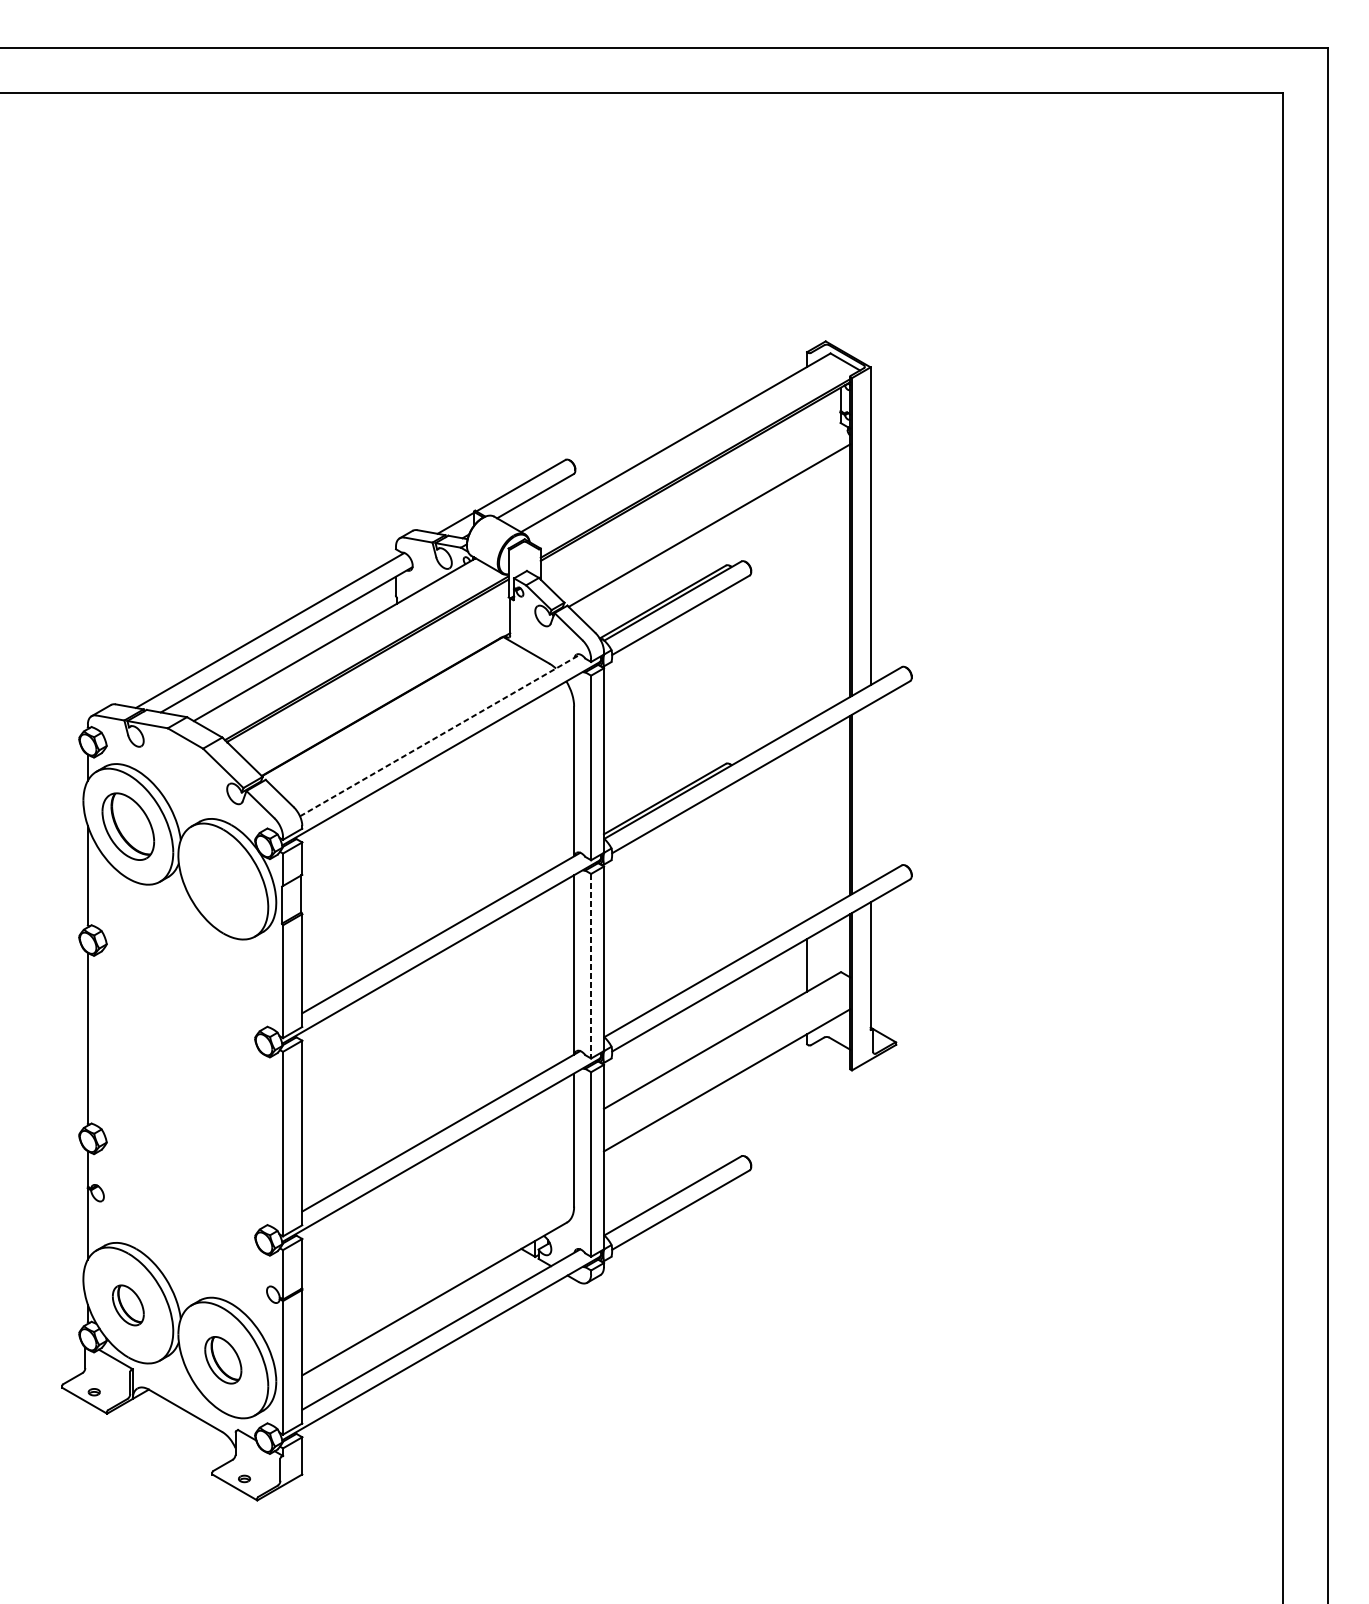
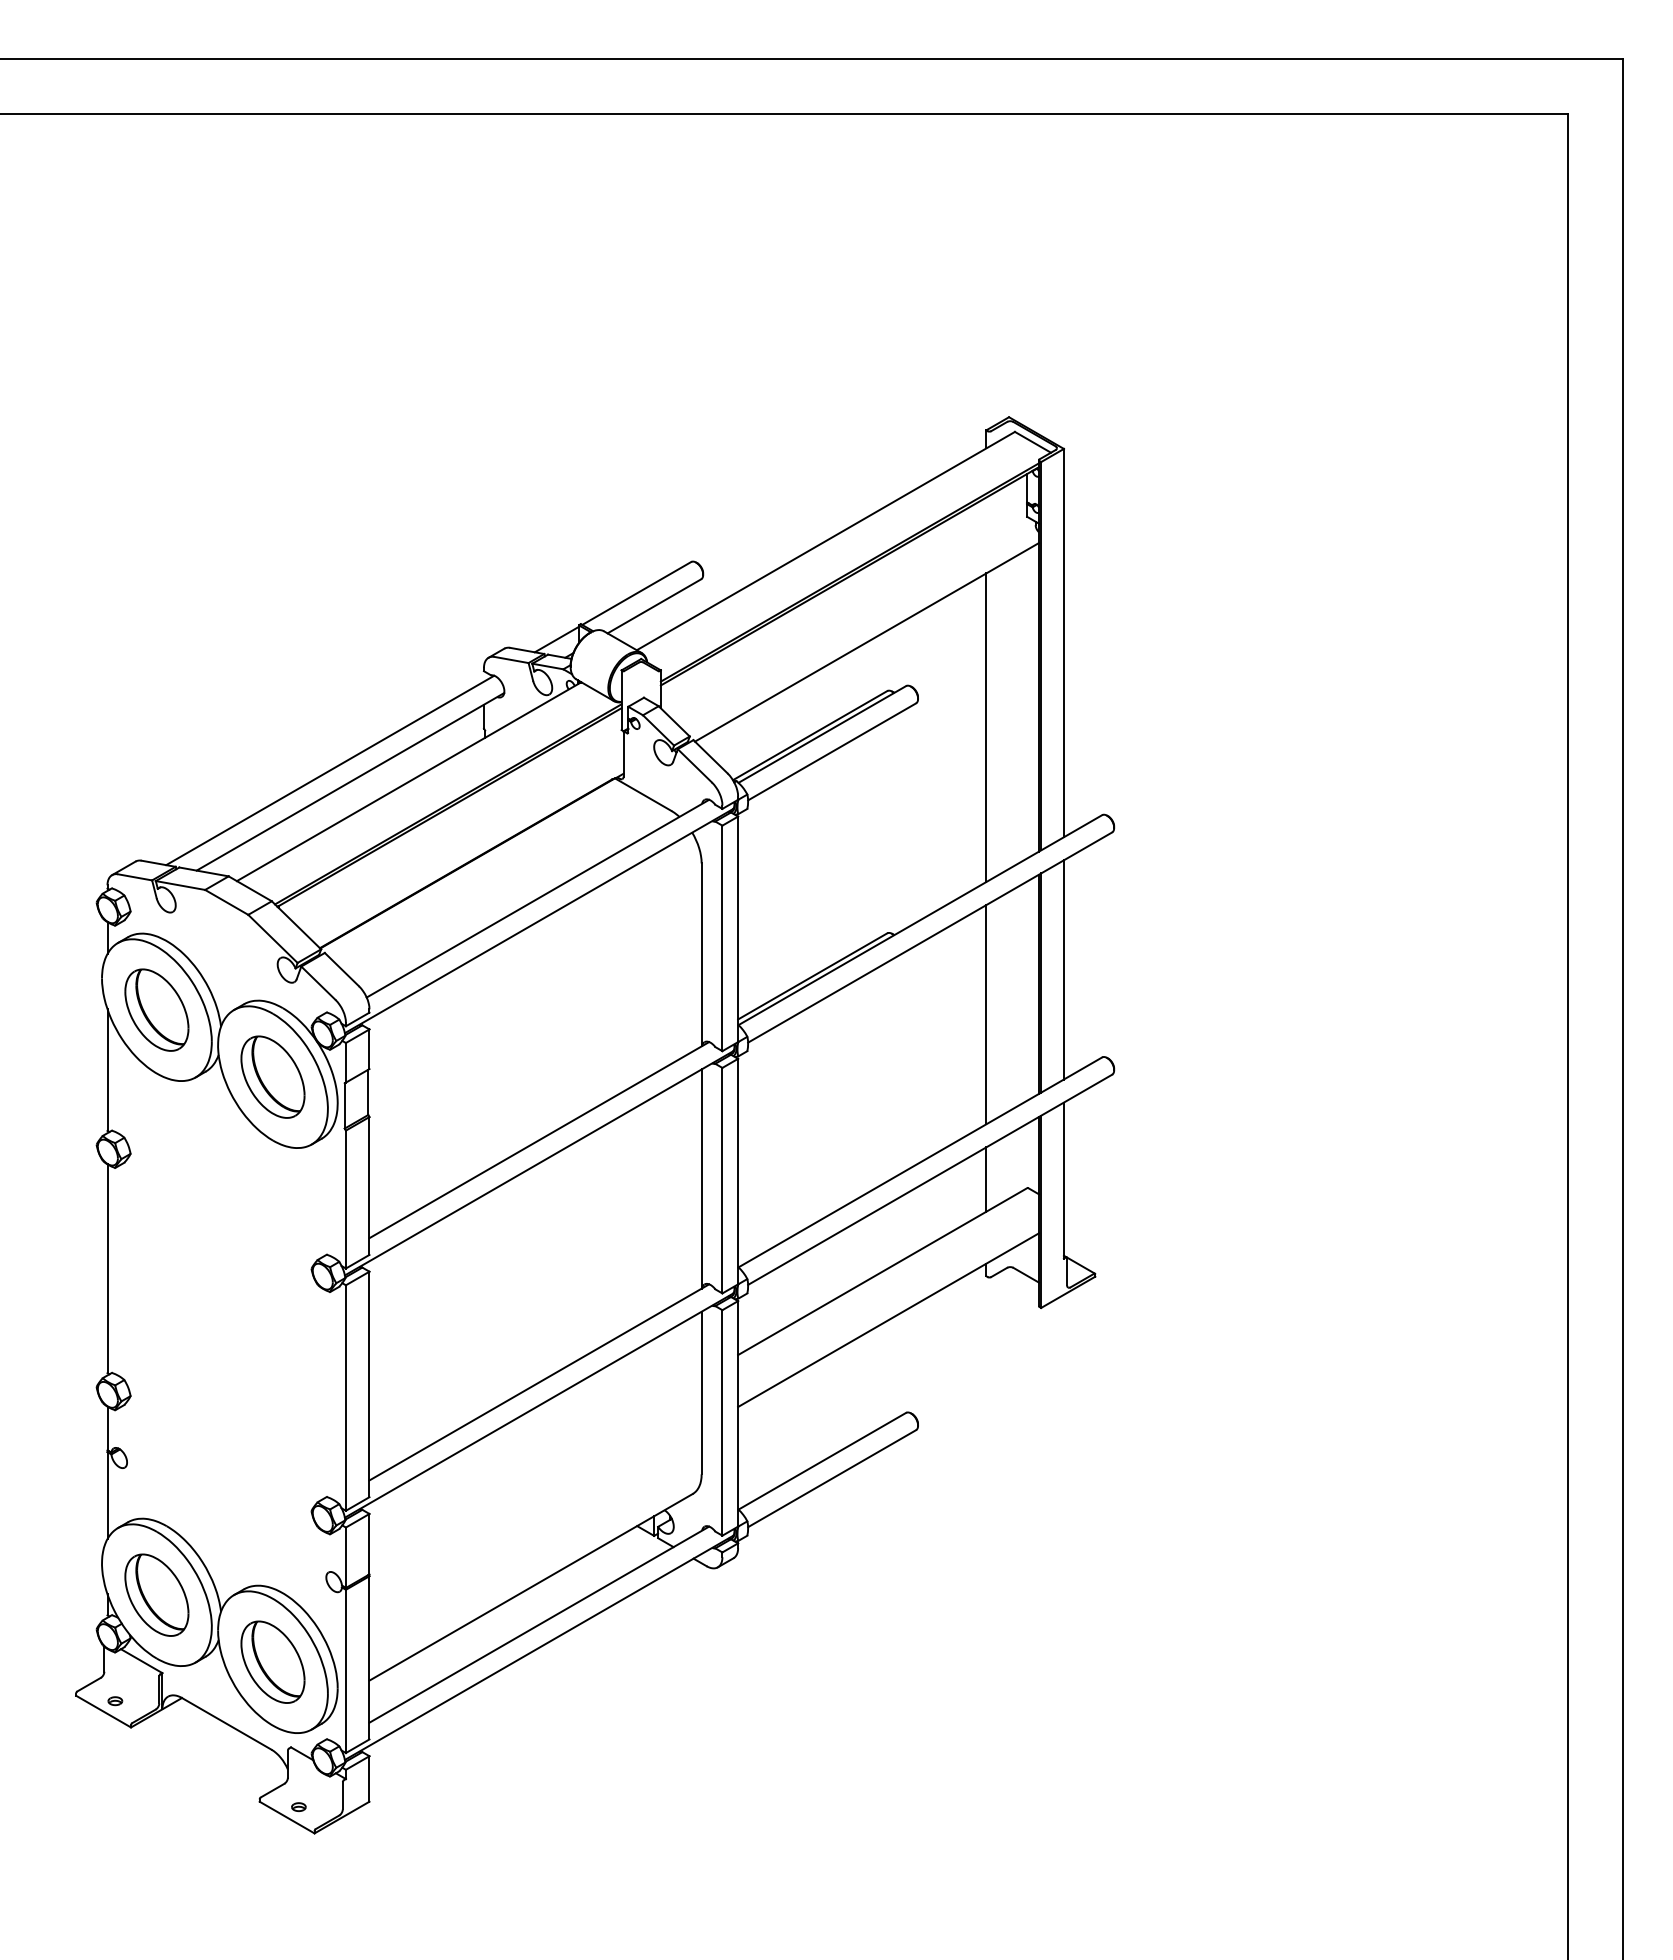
line: (807, 595) -> (986, 727), added
line: (439, 735) -> (537, 898), dashed -> solid
line: (870, 793) -> (1063, 969), added
line: (807, 830) -> (986, 1014), added
part: (222, 880) -> (272, 1076), added
line: (591, 966) -> (722, 1180), dashed -> solid
part: (127, 1304) -> (156, 1594), size x1.67
part: (222, 1359) -> (272, 1661), size x1.43

